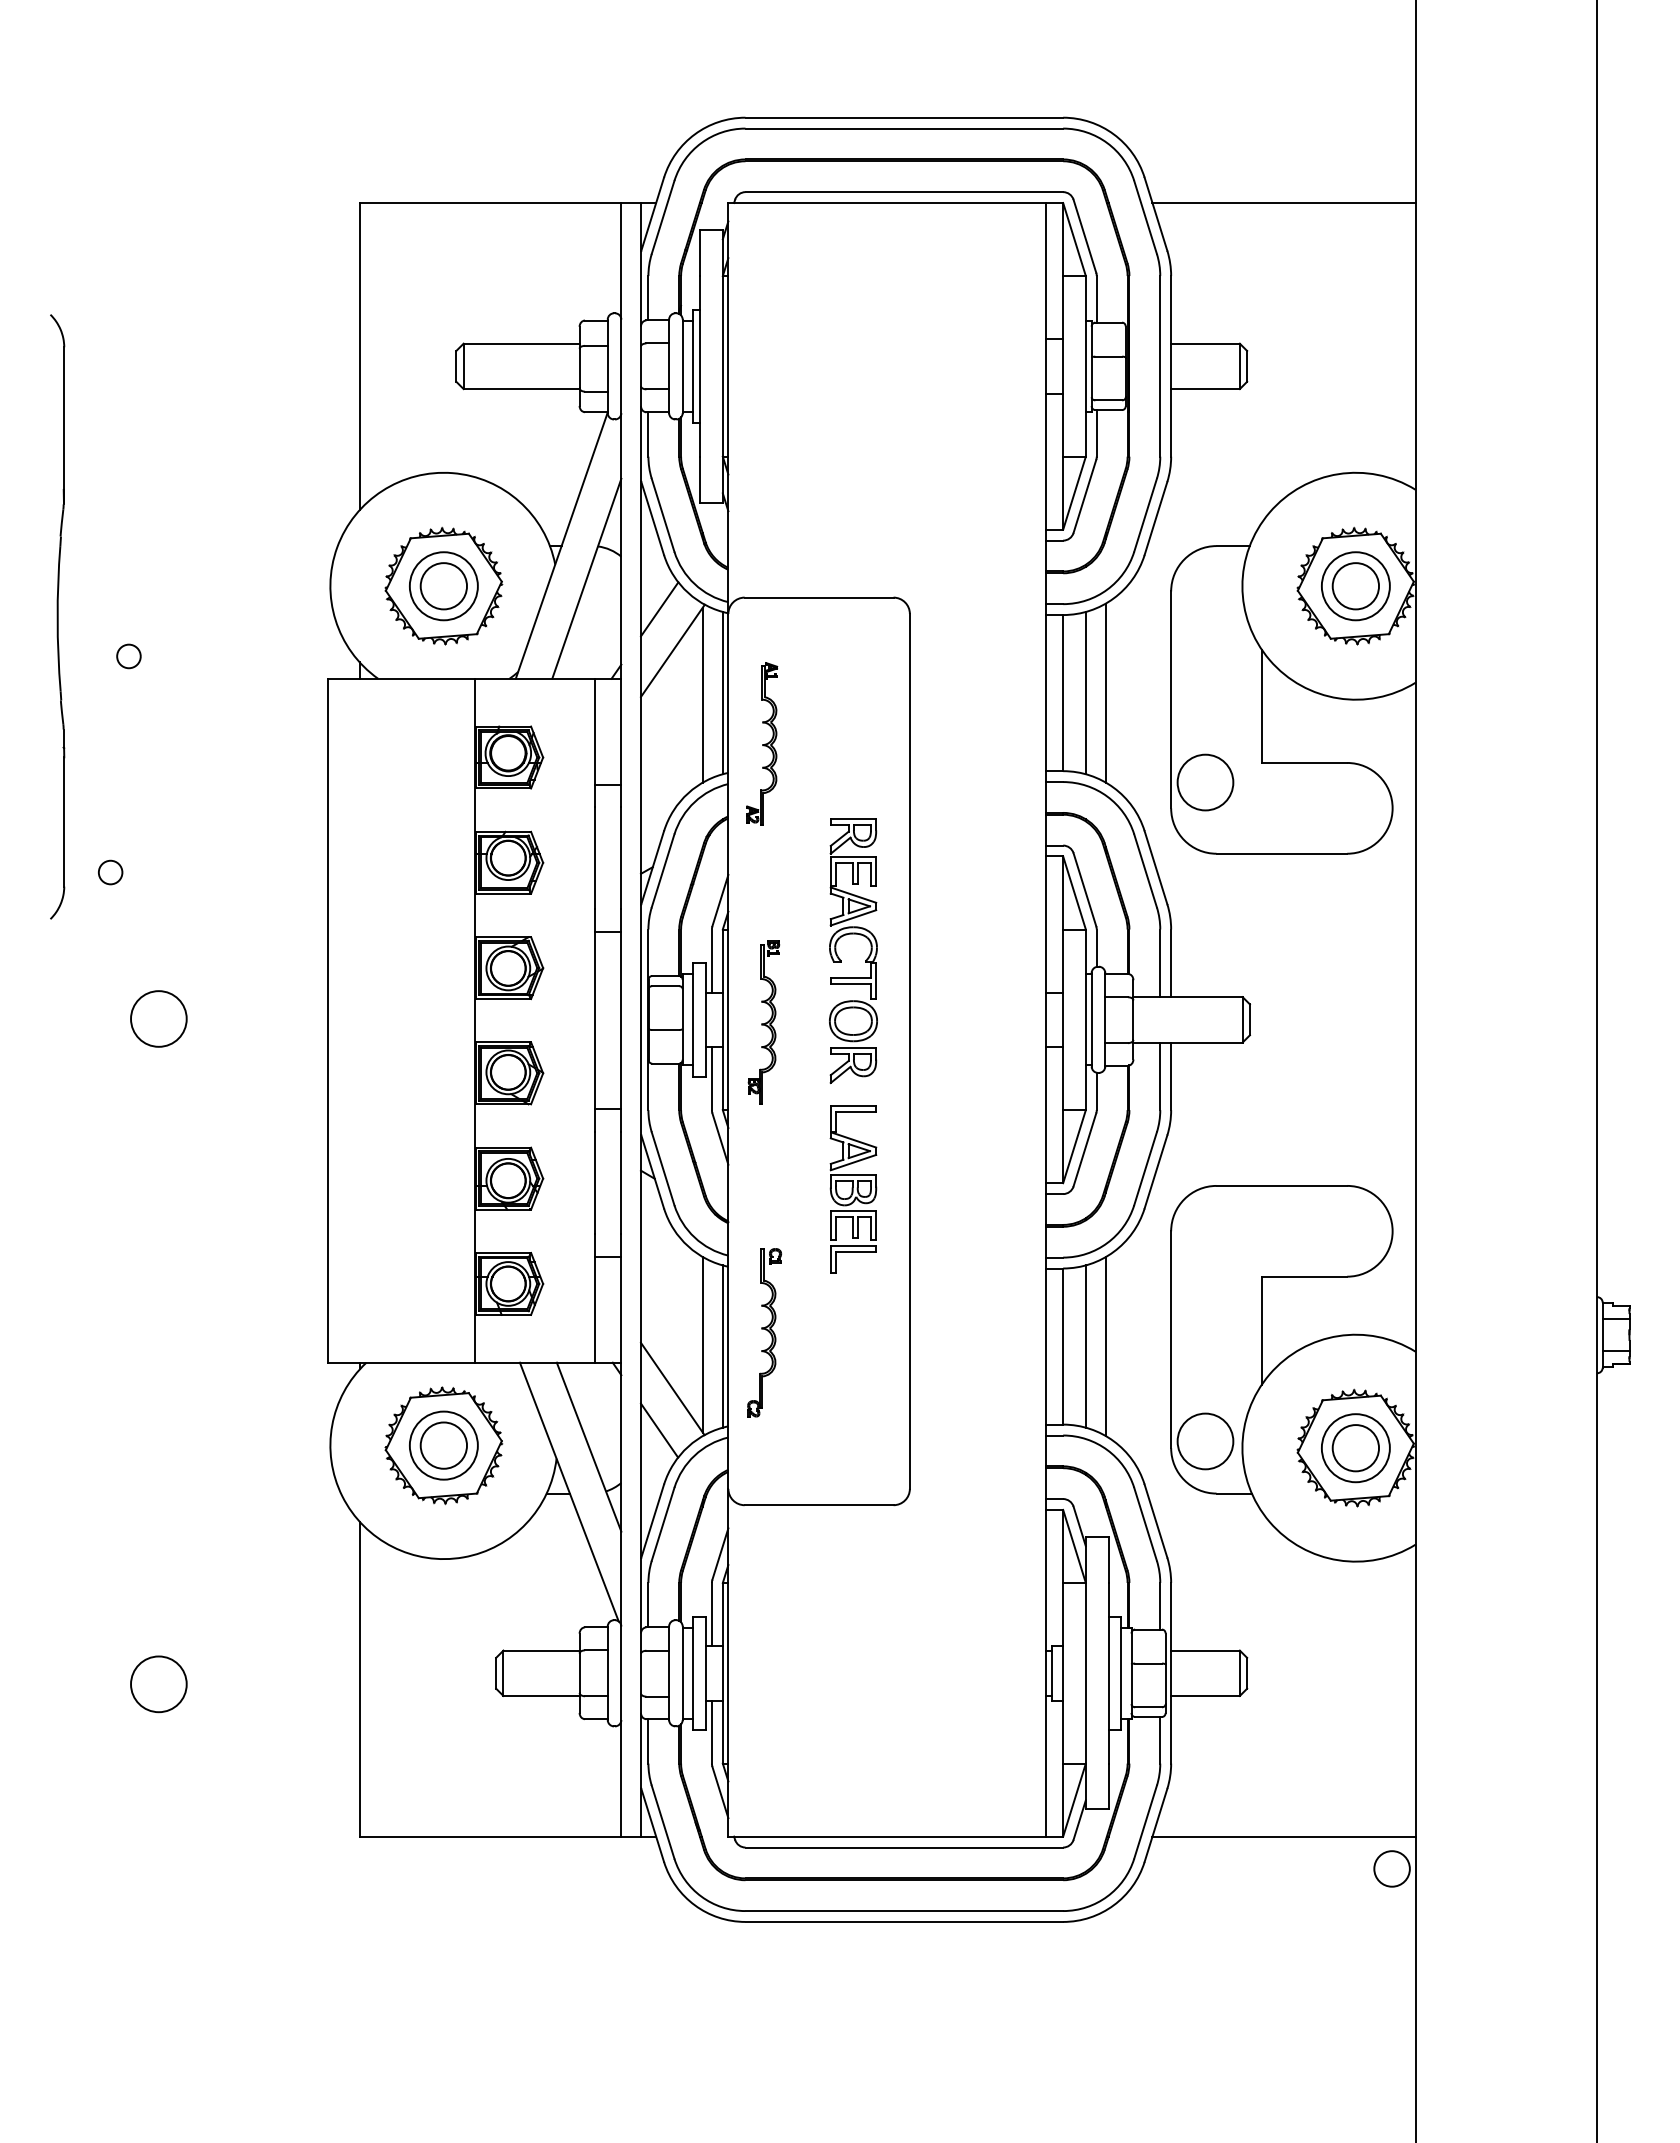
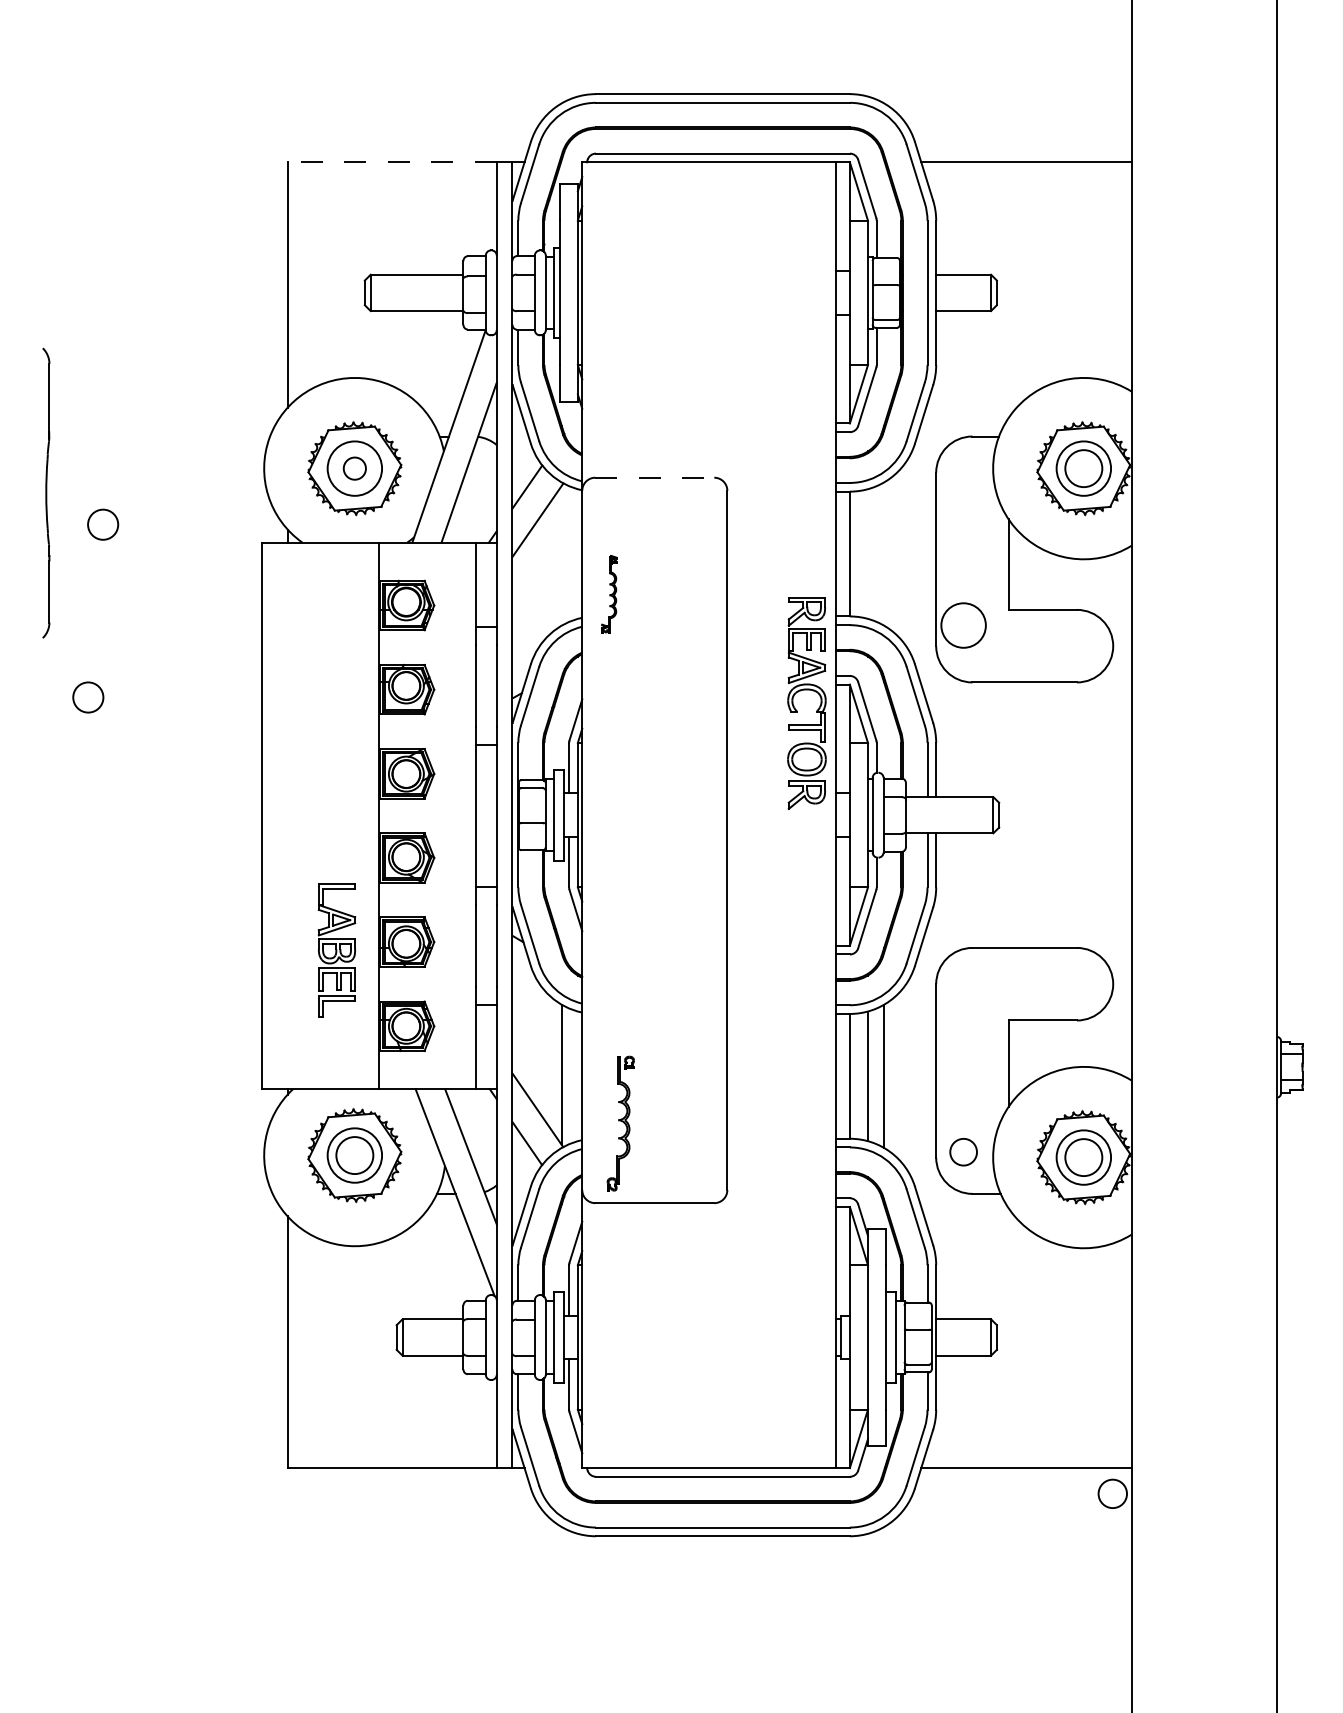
line: (490, 203) -> (392, 162), solid -> dashed
circle: (443, 586) -> (354, 468), size x0.6
line: (819, 597) -> (655, 477), solid -> dashed
part: (57, 616) -> (46, 492), size x0.6
circle: (128, 656) -> (102, 524), size x1.6
line: (722, 692) -> (577, 553), removed
line: (1085, 692) -> (867, 553), removed
line: (1105, 692) -> (883, 553), removed
line: (702, 694) -> (561, 555), removed
part: (762, 743) -> (609, 594), size x0.6
circle: (110, 872) -> (88, 697), size x1.6
part: (866, 958) -> (817, 709), moved
circle: (158, 1018) -> (126, 814), removed
part: (763, 1022) -> (610, 817), removed
part: (853, 1189) -> (336, 950), moved
part: (764, 1332) -> (620, 1123), moved
line: (722, 1346) -> (577, 1076), removed
circle: (1205, 1441) -> (963, 1152), size x0.6
circle: (158, 1684) -> (126, 1346), removed

